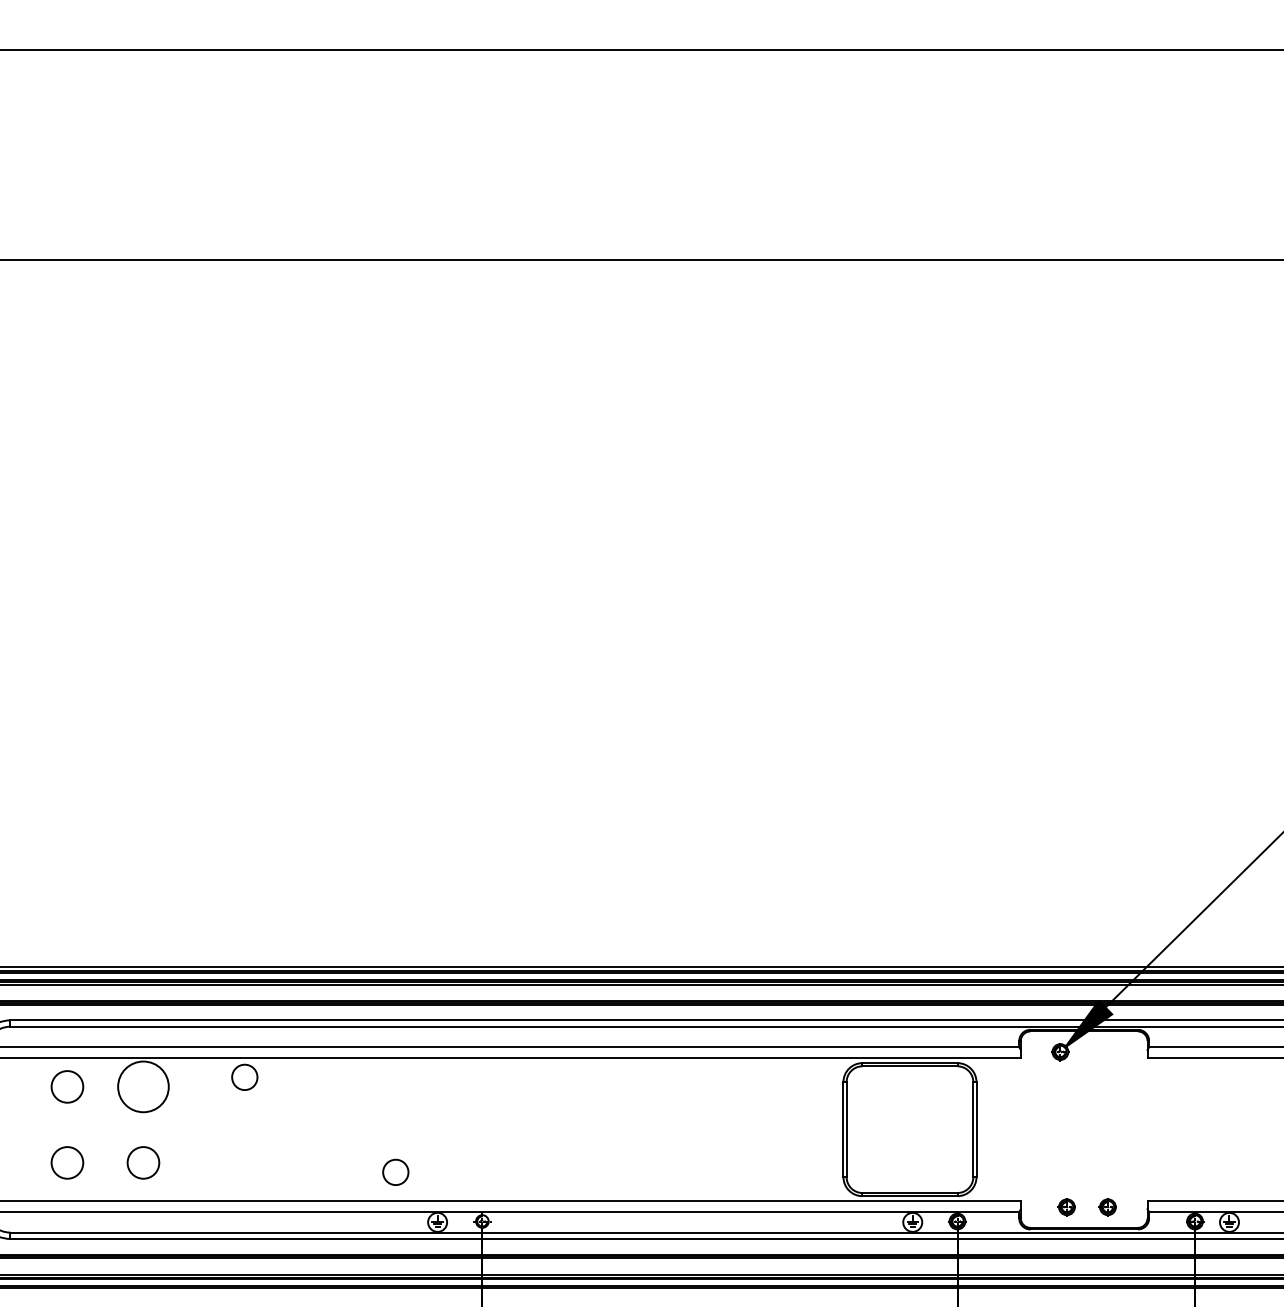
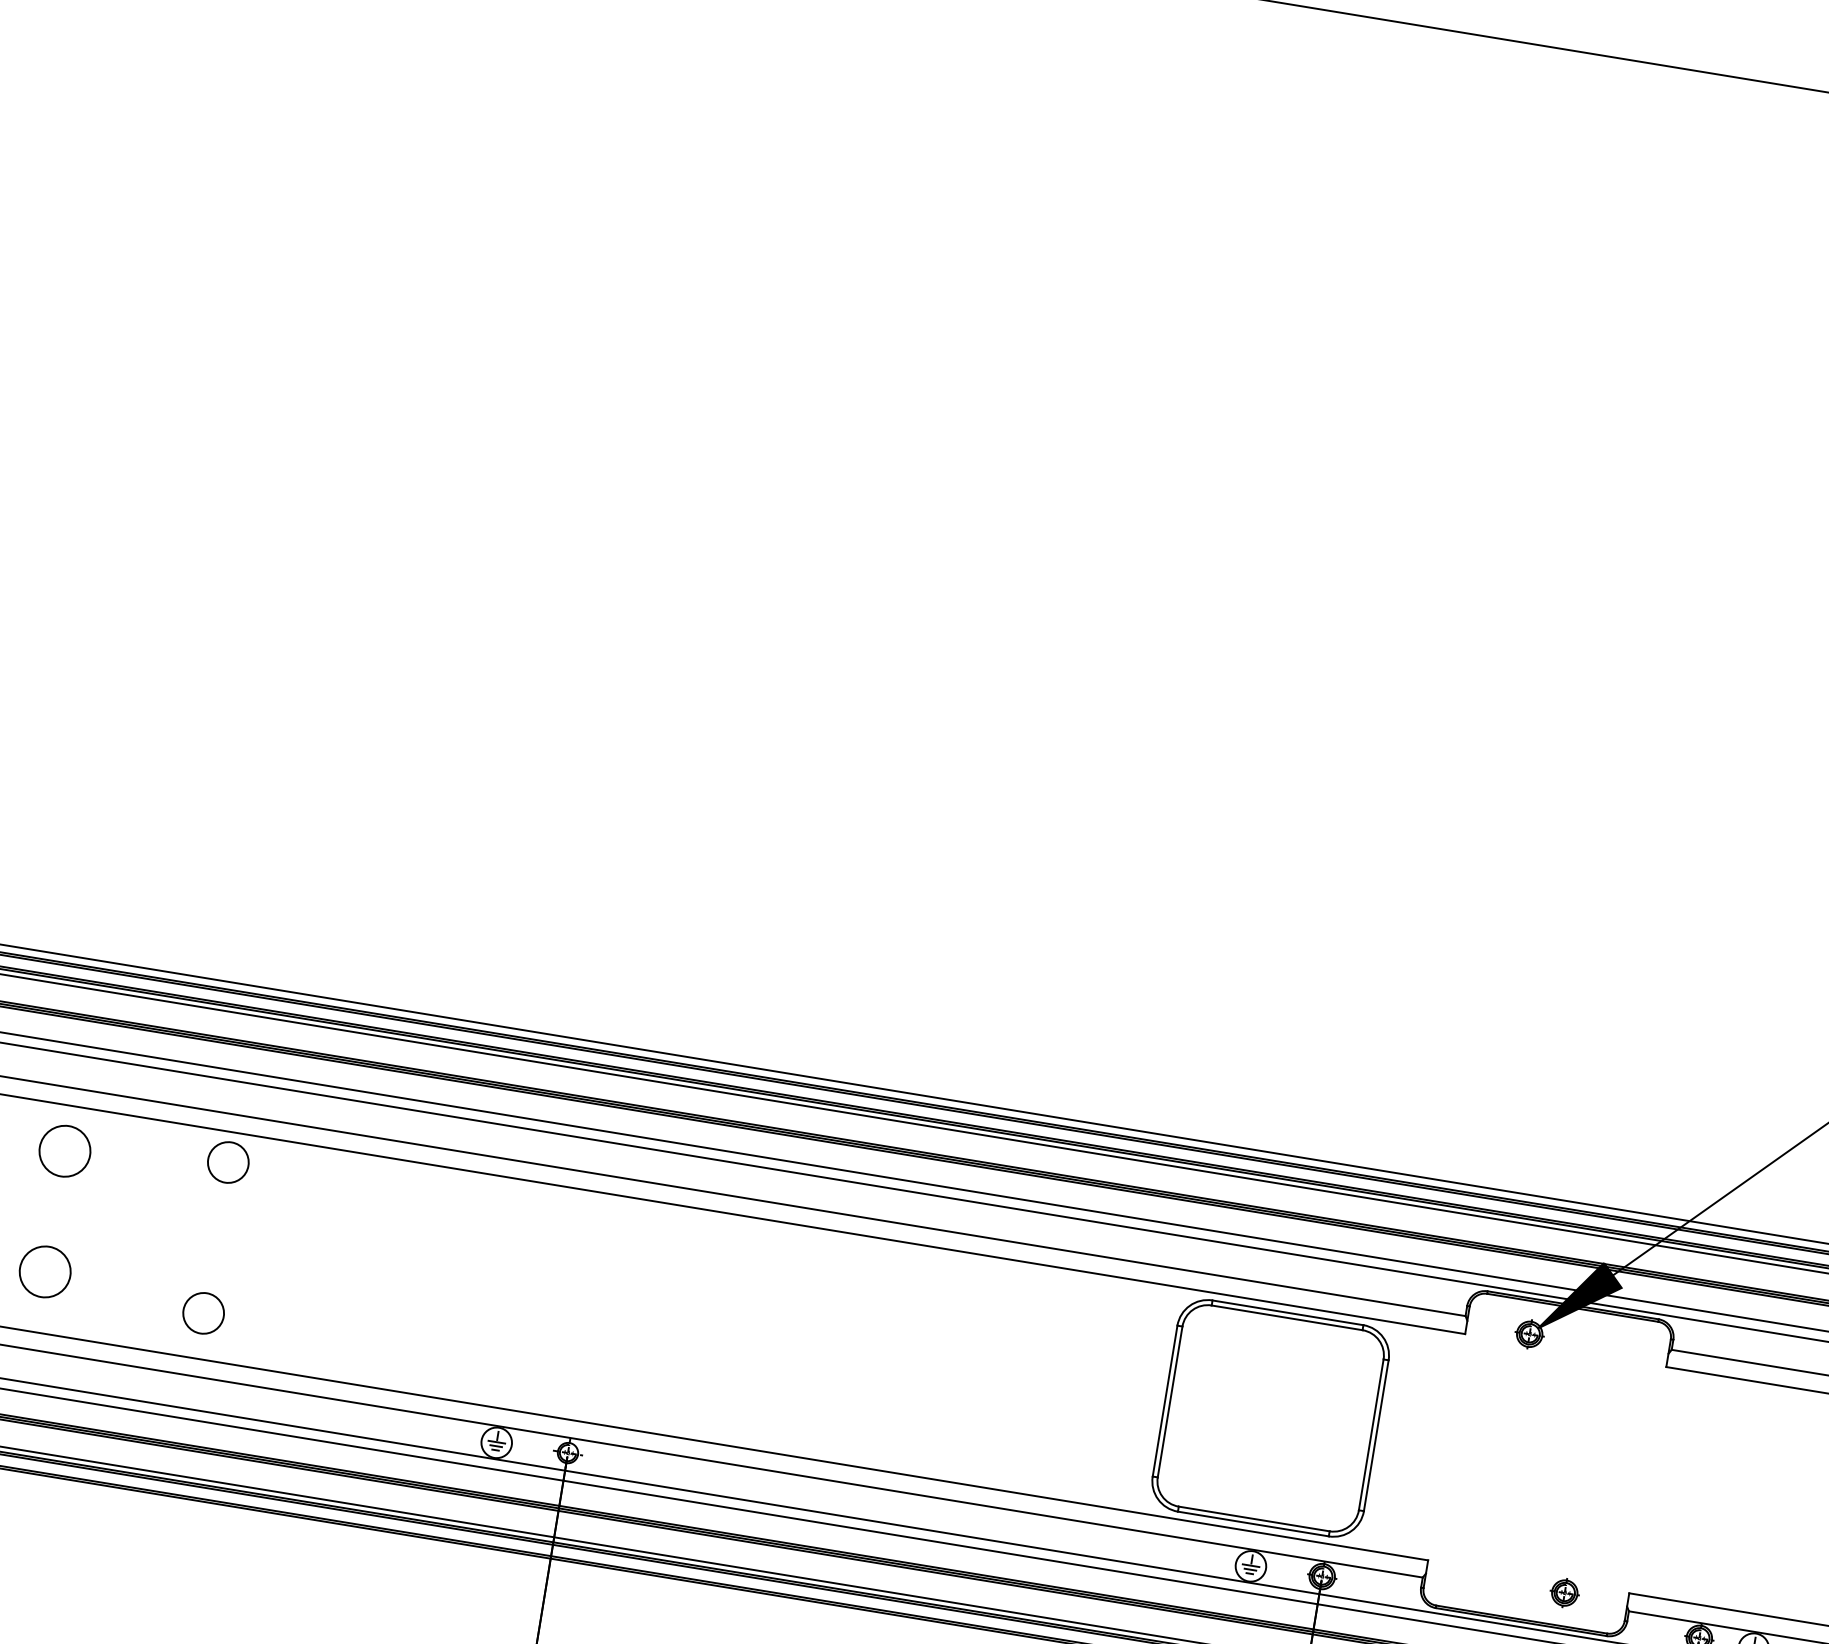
circle: (143, 1086) -> (65, 1150), size x0.62
circle: (395, 1171) -> (203, 1311), moved
part: (1066, 1207) -> (1498, 1582), removed

